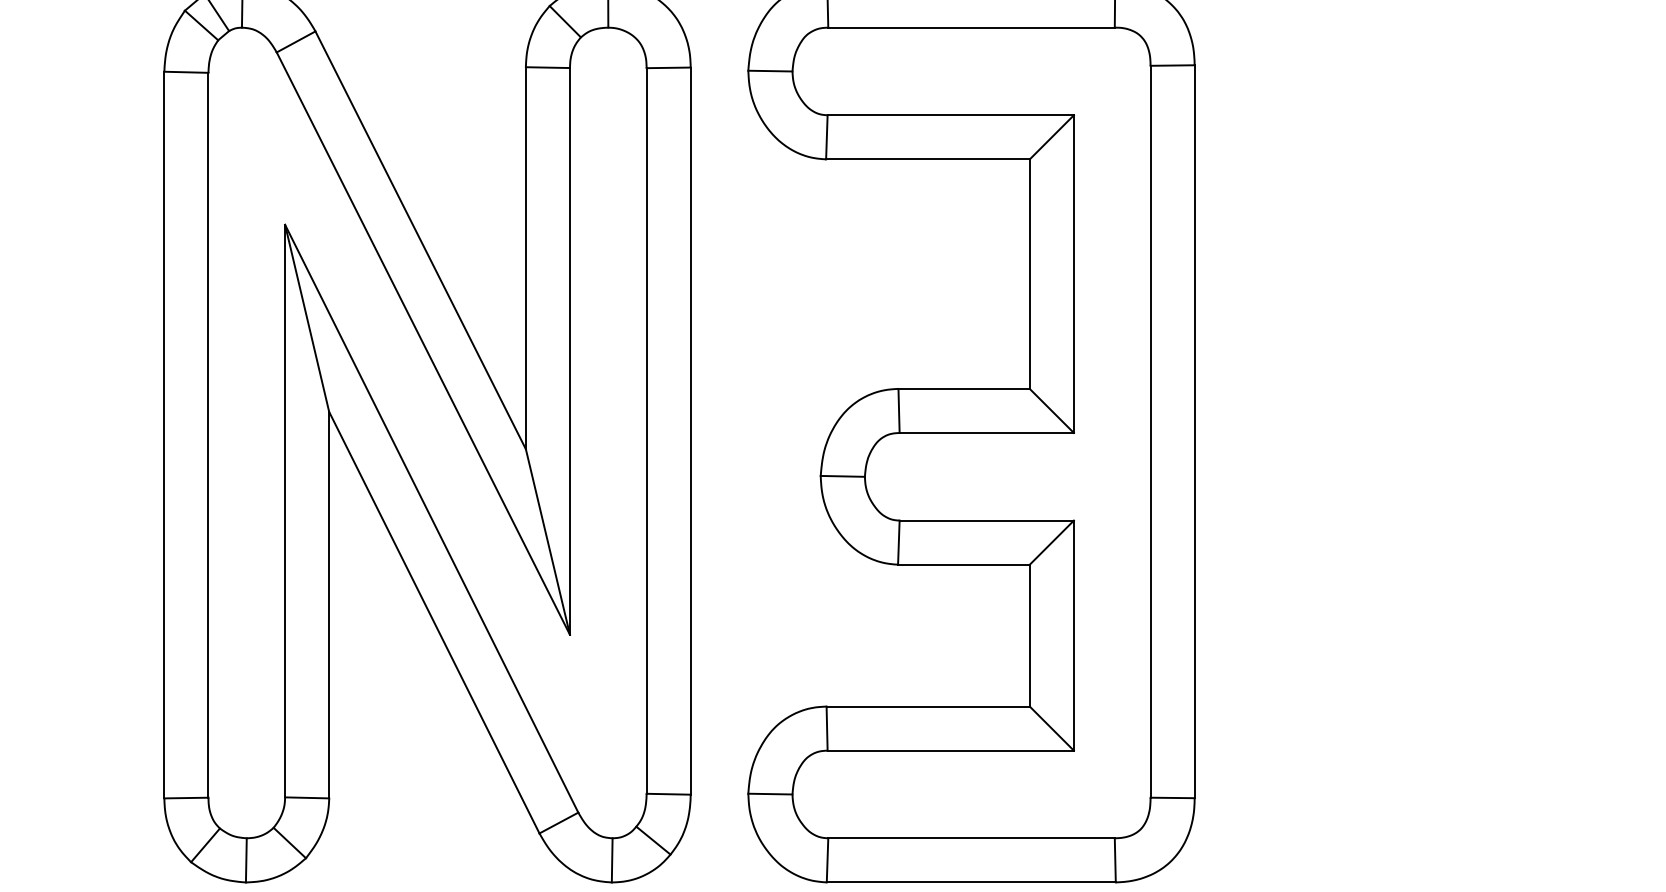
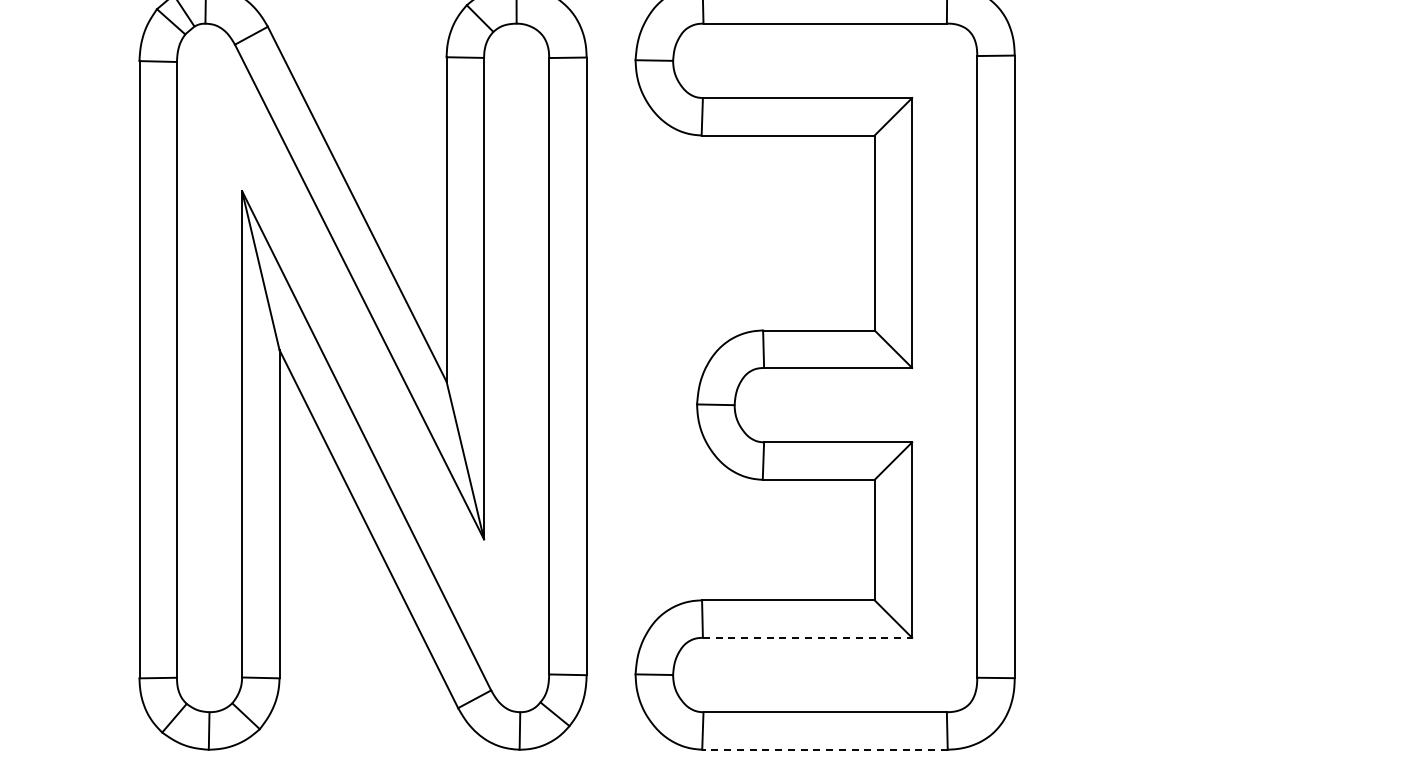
line: (950, 750) -> (807, 637), solid -> dashed
line: (970, 882) -> (824, 749), solid -> dashed

